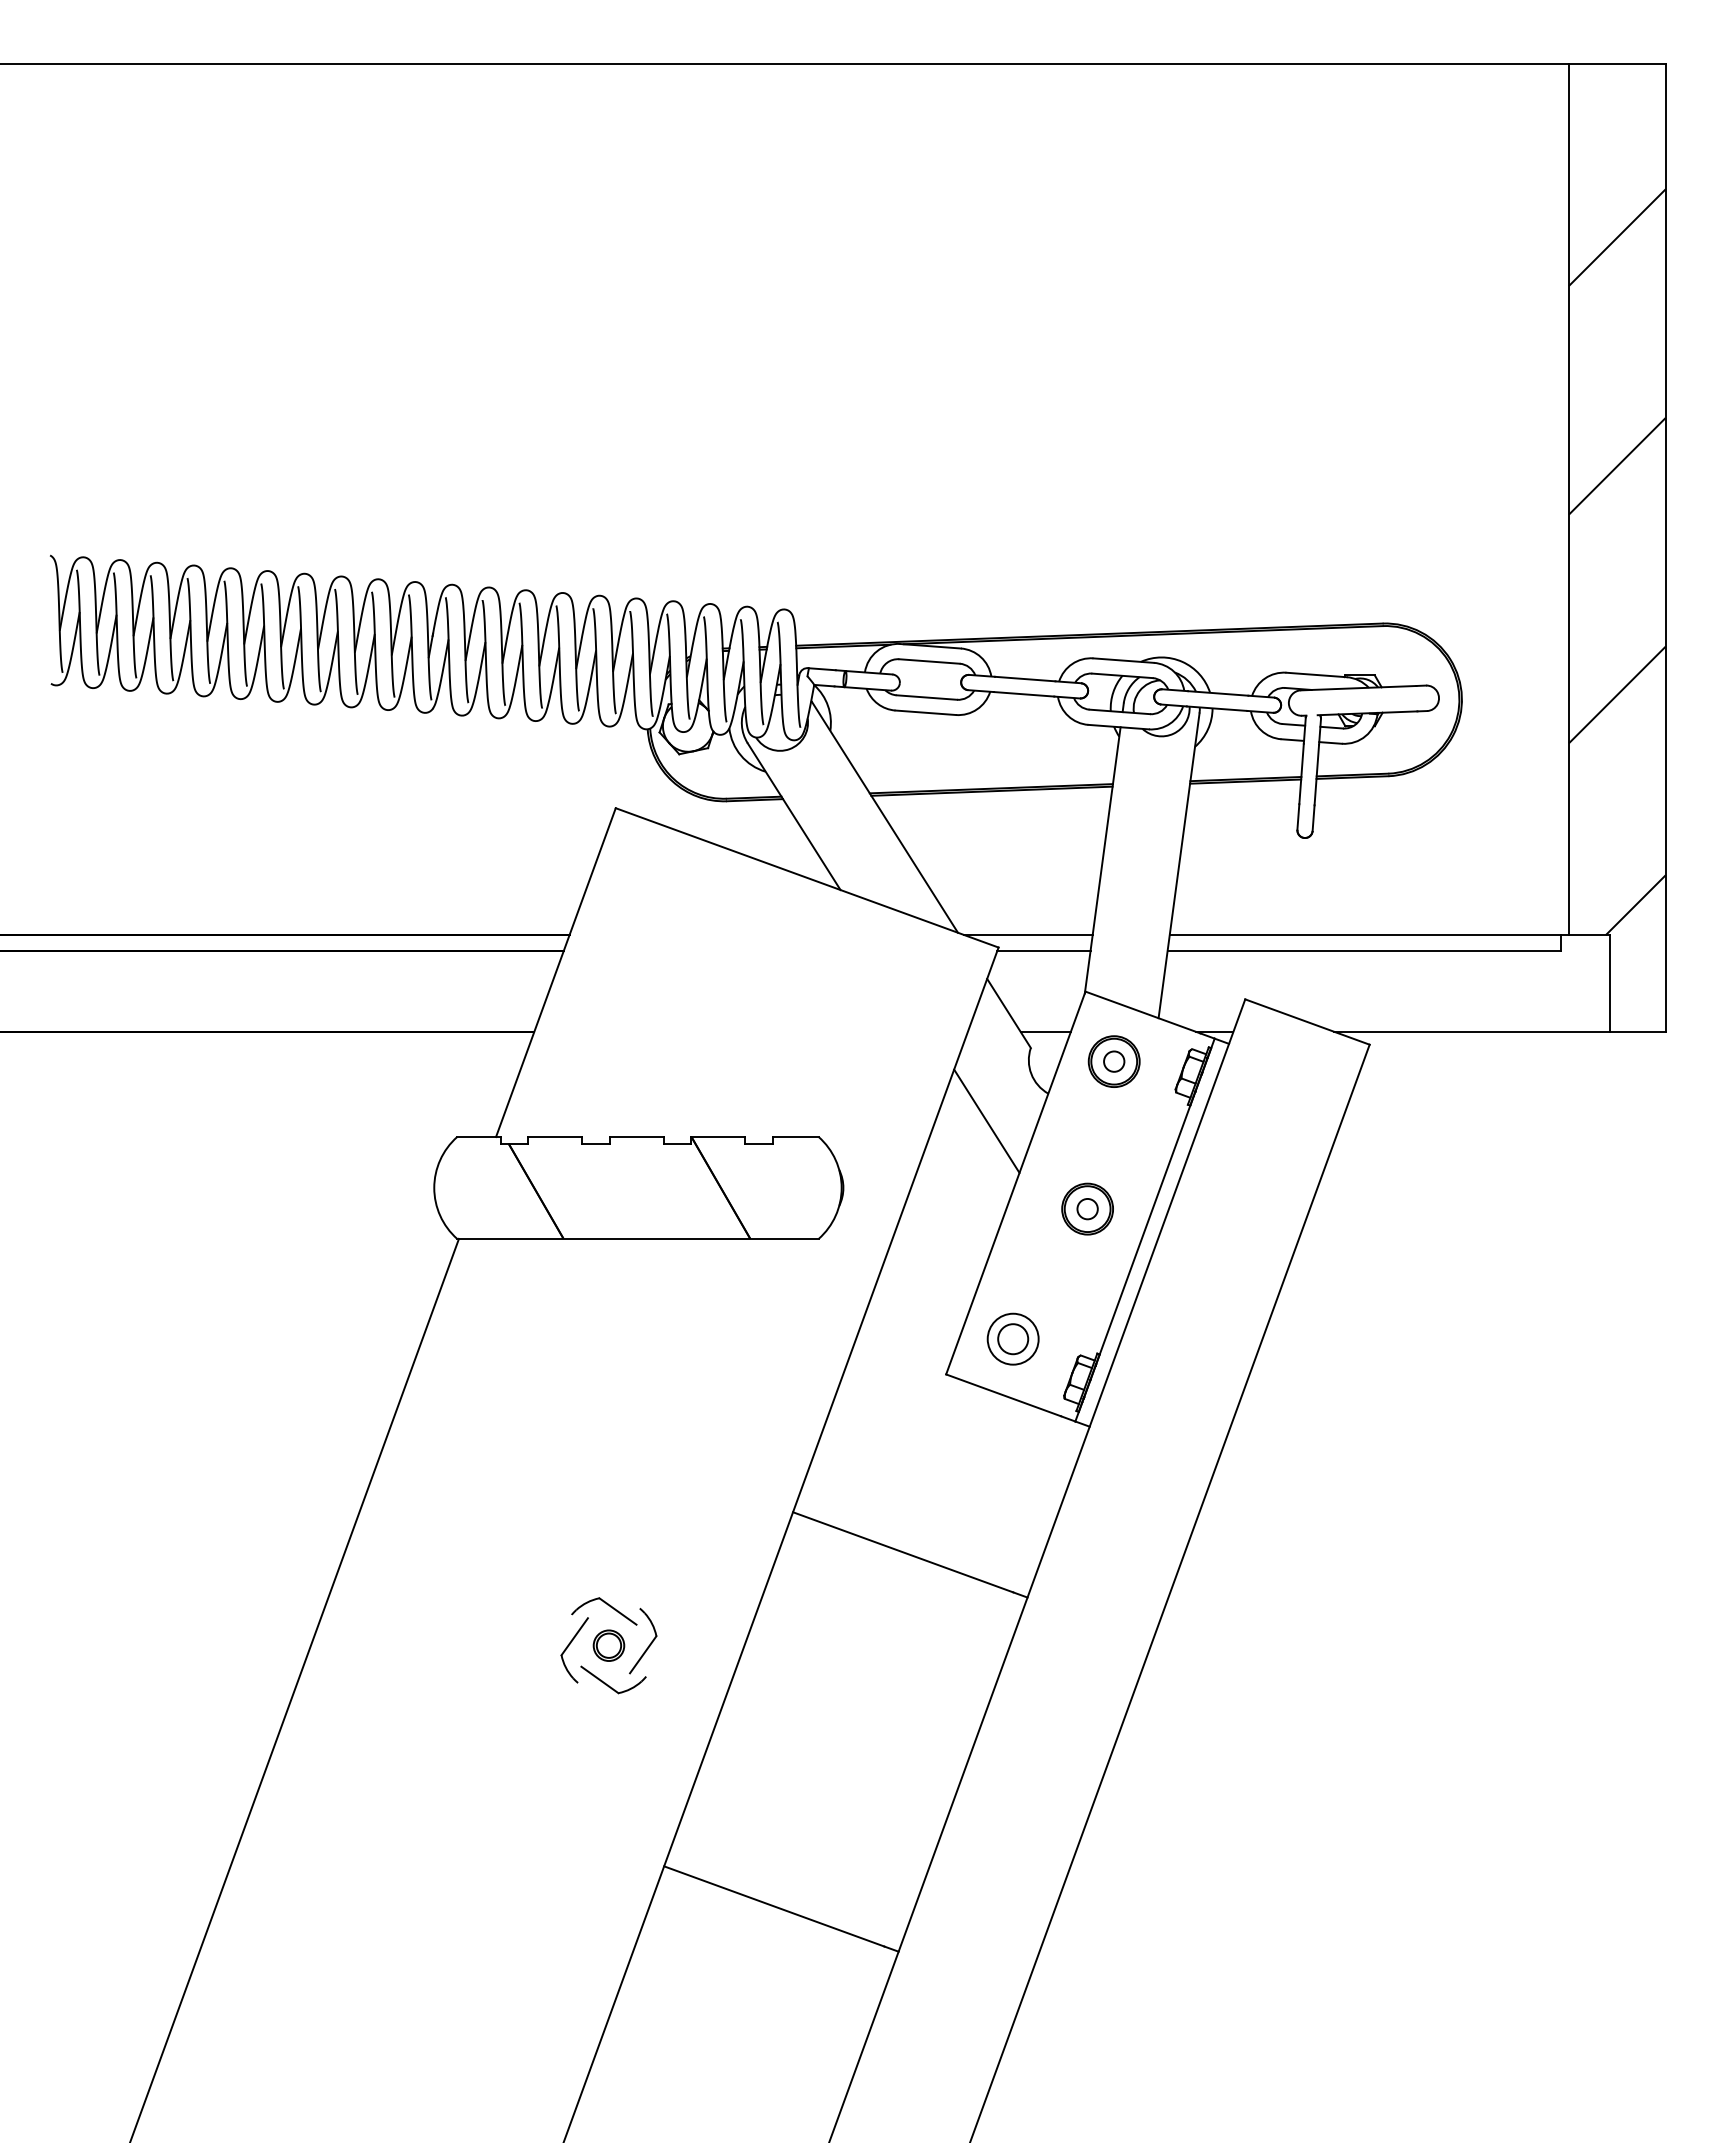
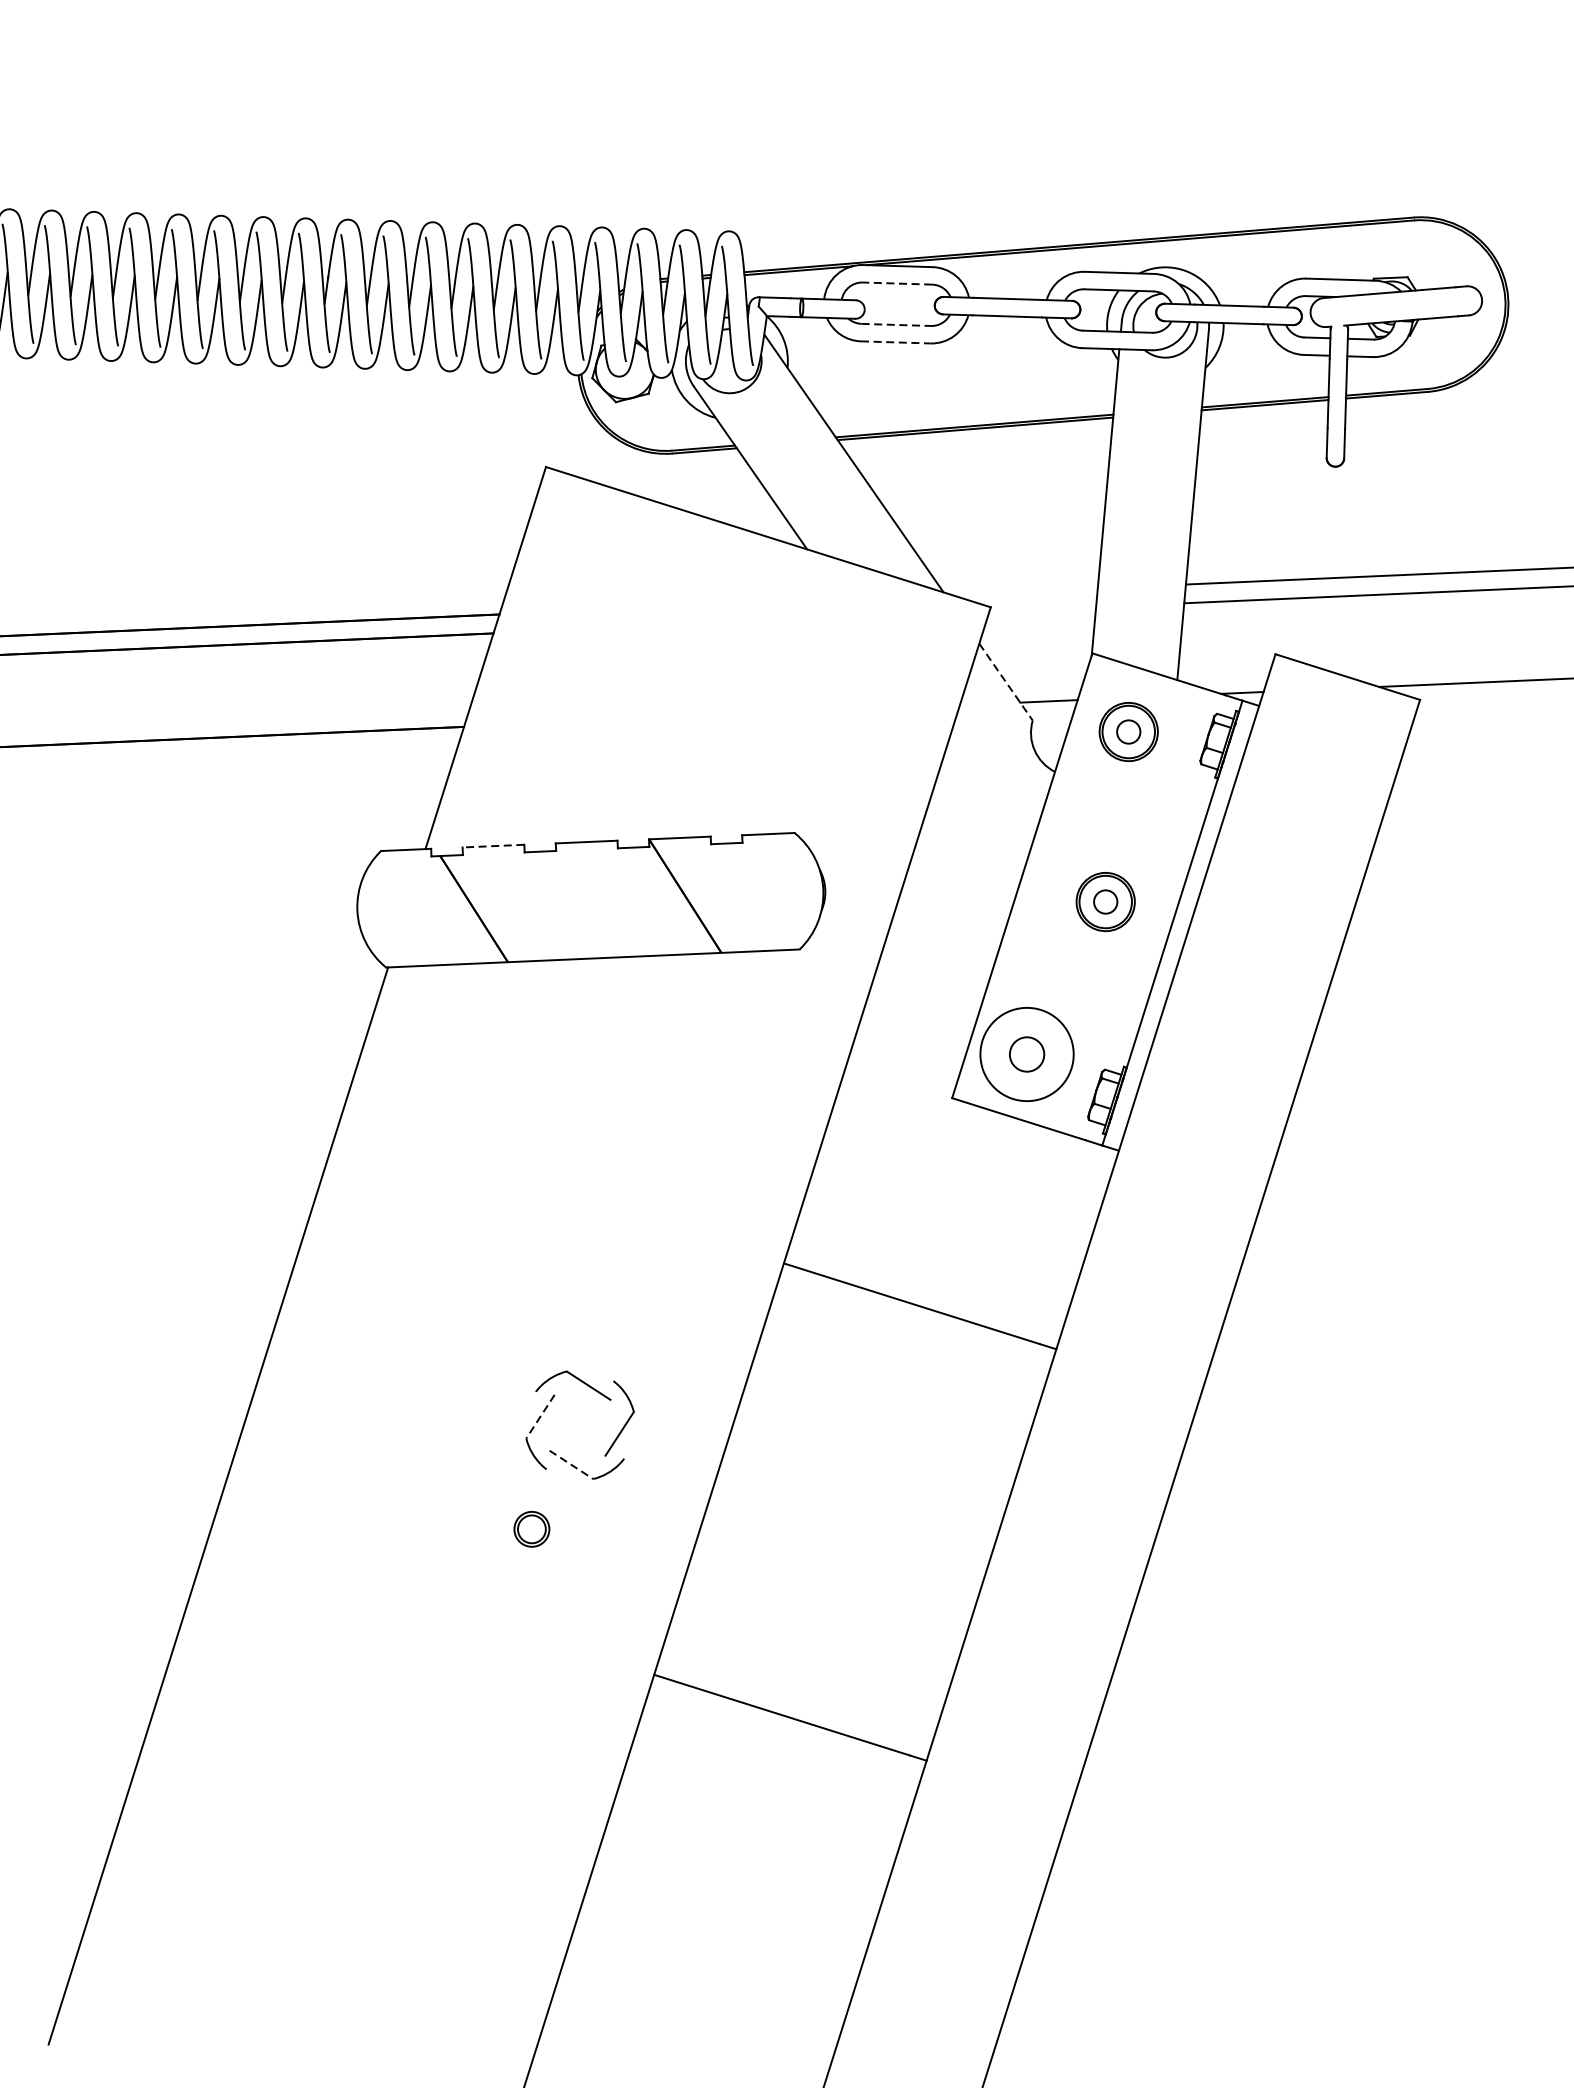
line: (929, 661) -> (897, 283), solid -> dashed
line: (927, 697) -> (897, 324), solid -> dashed
line: (926, 712) -> (896, 342), solid -> dashed
line: (1028, 935) -> (1024, 592), removed
line: (1043, 951) -> (1042, 609), removed
line: (1009, 1013) -> (1006, 682), solid -> dashed
line: (986, 1120) -> (985, 805), removed
line: (555, 1137) -> (493, 846), solid -> dashed
circle: (1012, 1338) -> (1026, 1053), size x1.6
line: (574, 1636) -> (540, 1416), solid -> dashed
part: (608, 1645) -> (531, 1529), moved
line: (599, 1679) -> (570, 1464), solid -> dashed

